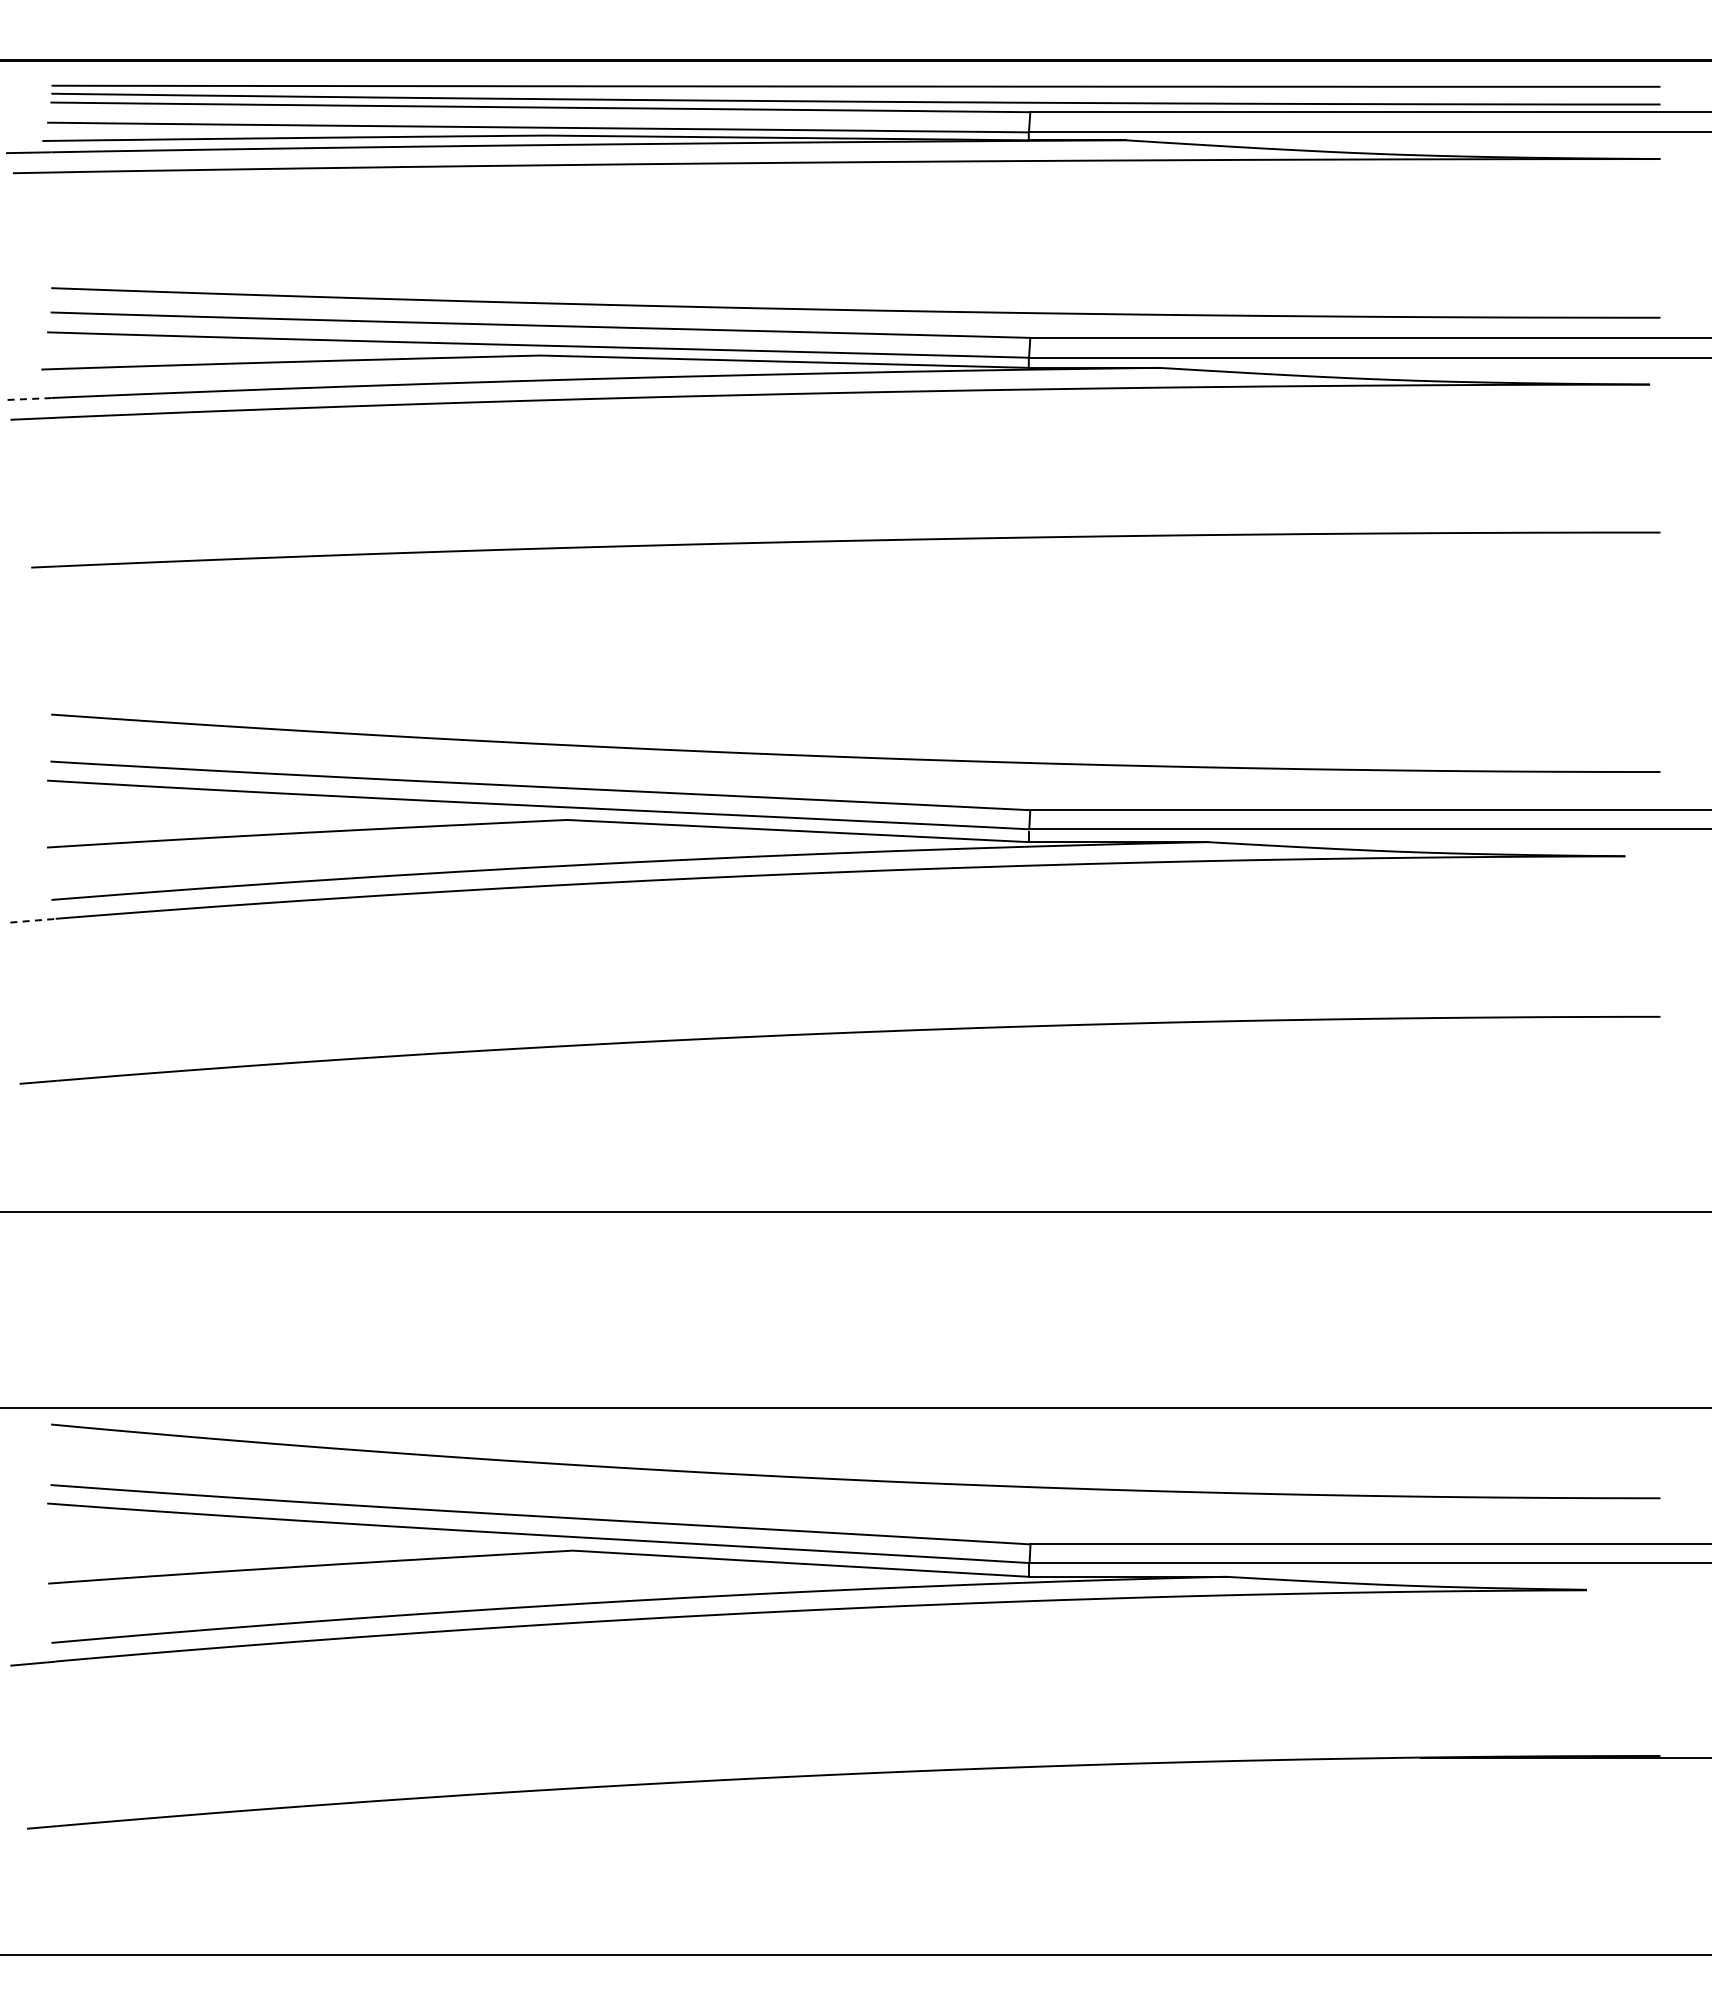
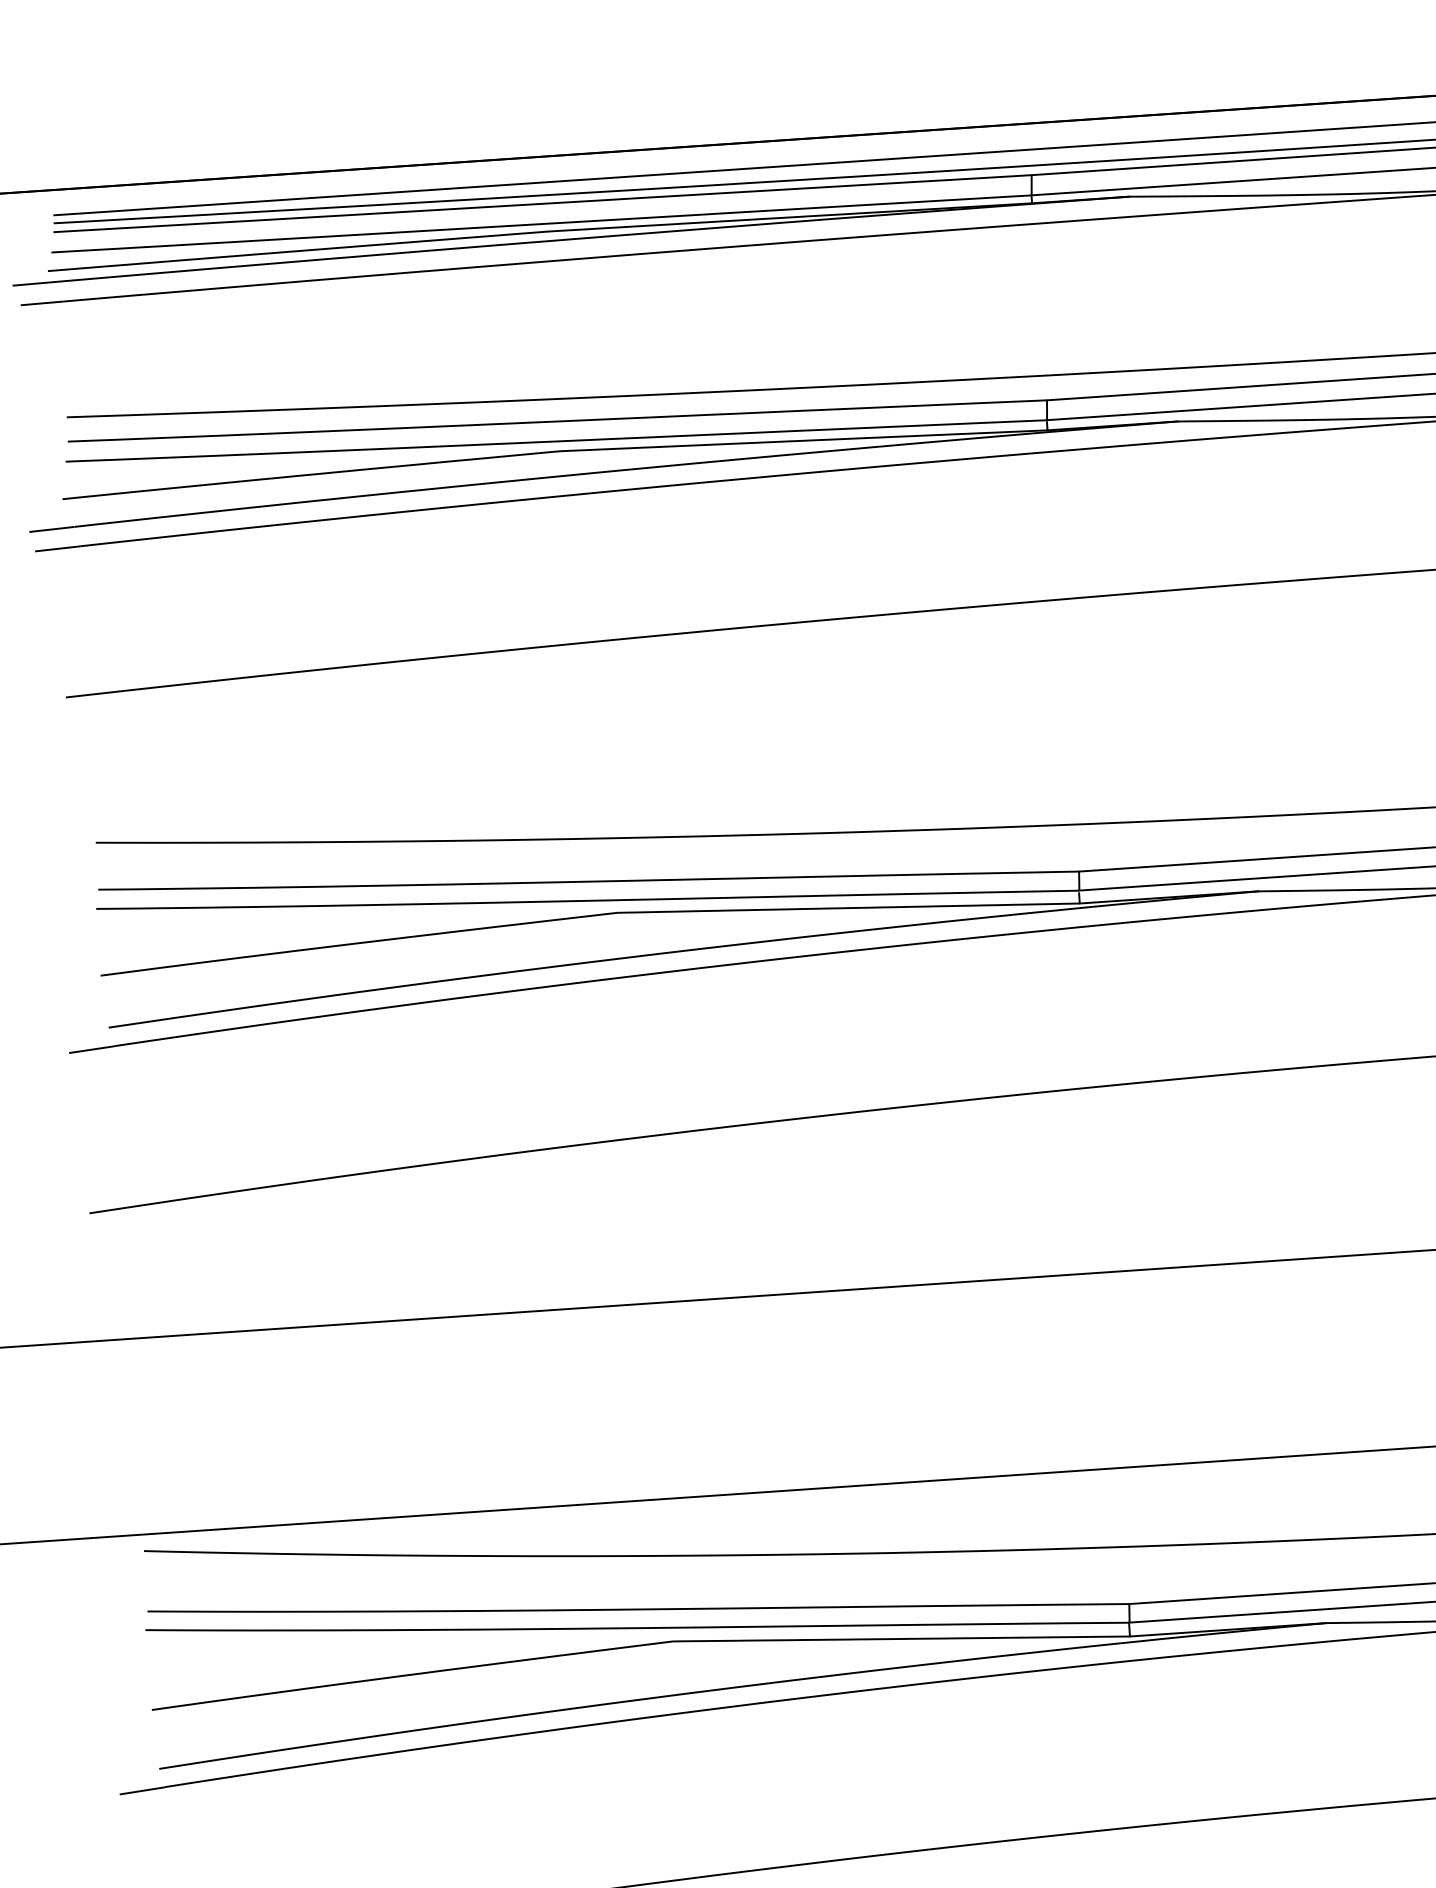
line: (28, 399) -> (51, 529), dashed -> solid
line: (33, 920) -> (92, 1049), dashed -> solid

